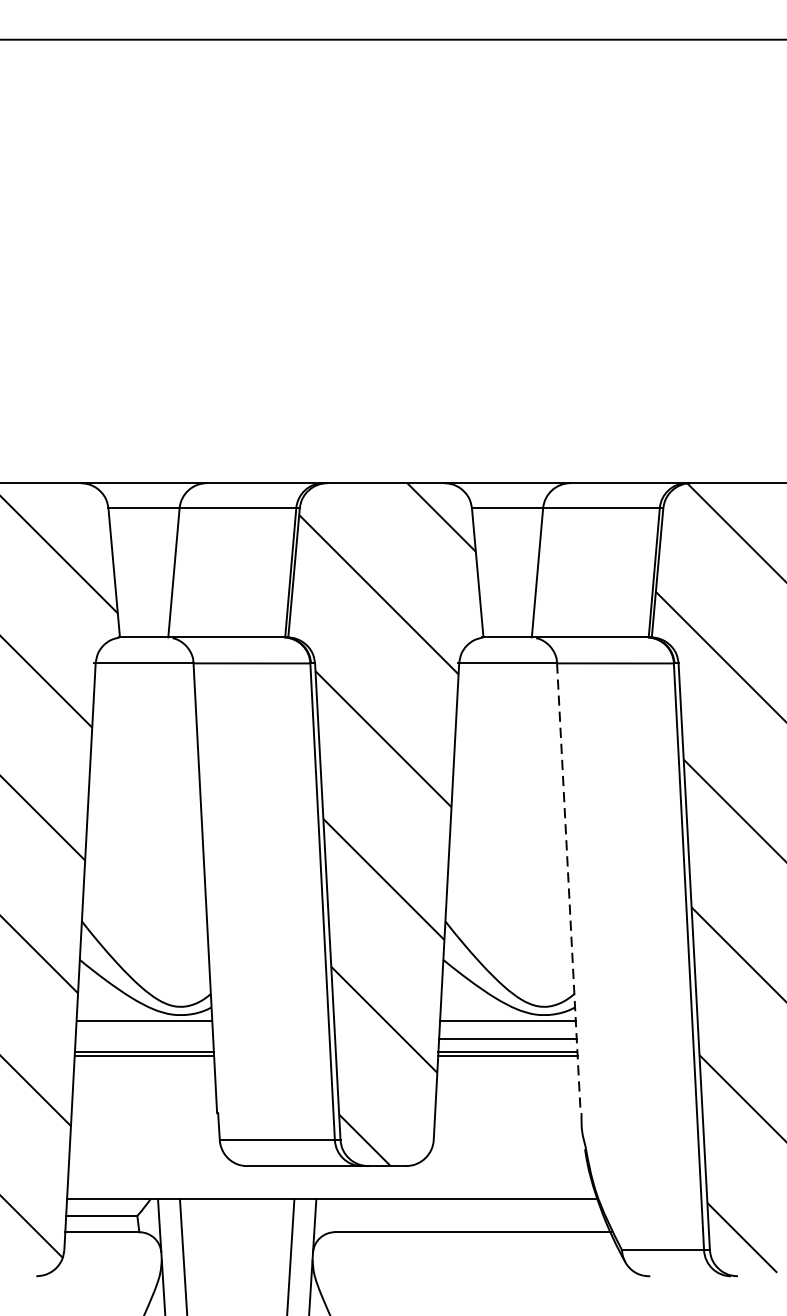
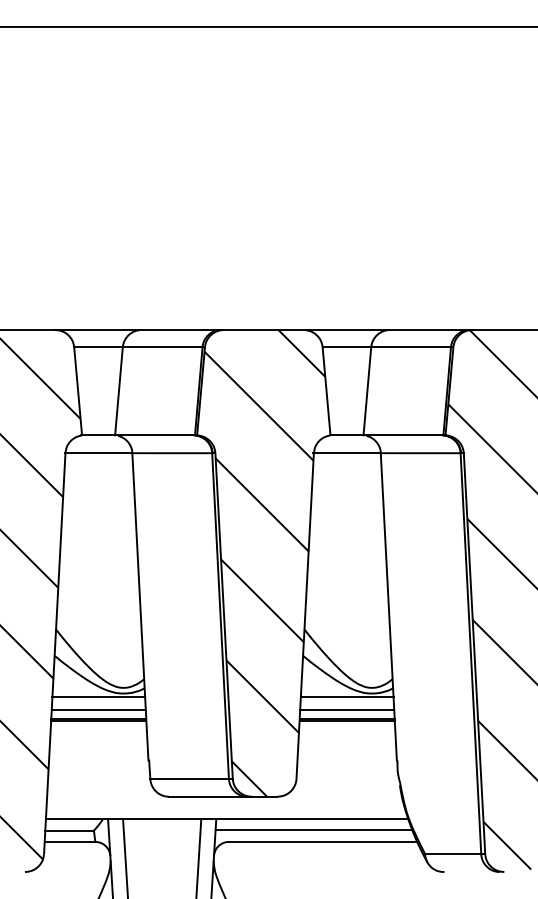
line: (568, 887) -> (388, 606), dashed -> solid
line: (144, 1039) -> (98, 710), added
line: (458, 1215) -> (313, 830), added

